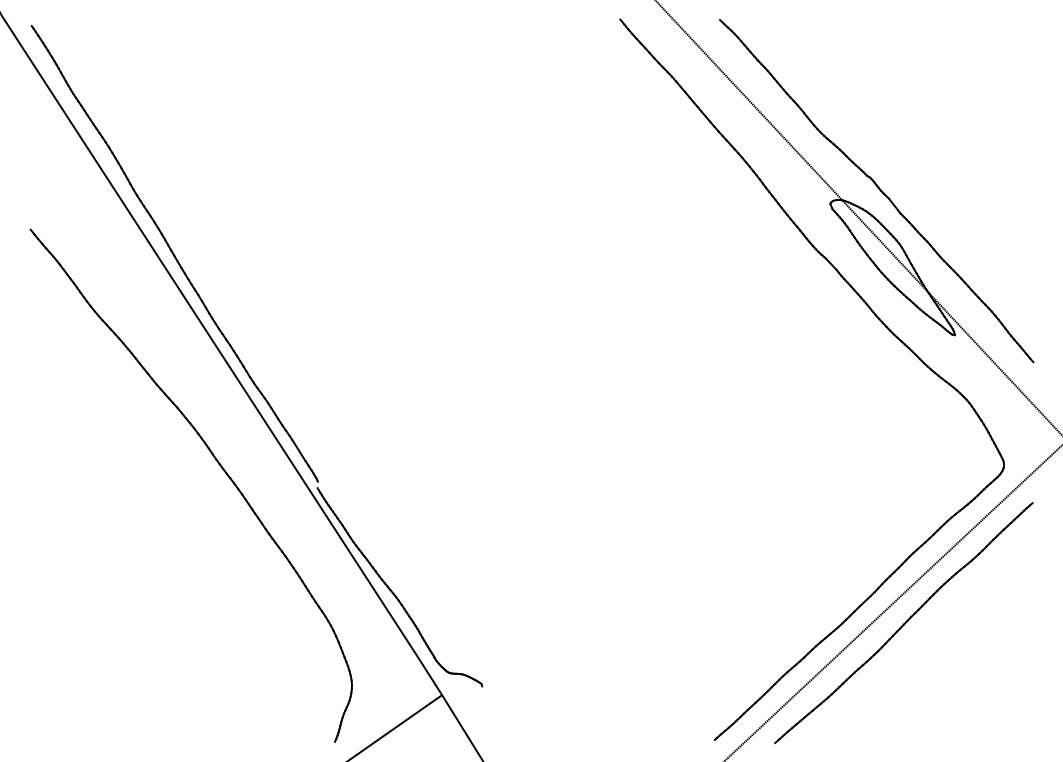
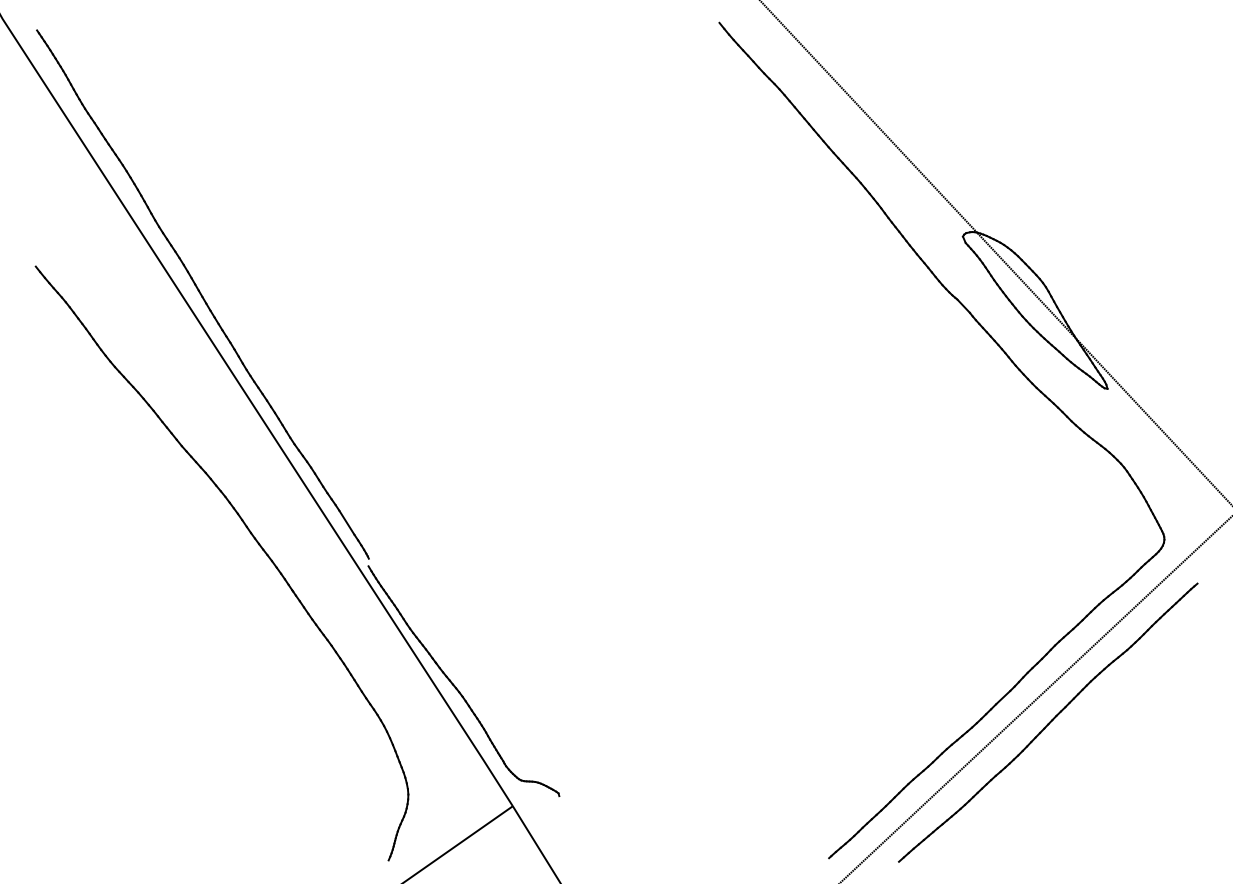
part: (876, 191) -> (1016, 222), removed

